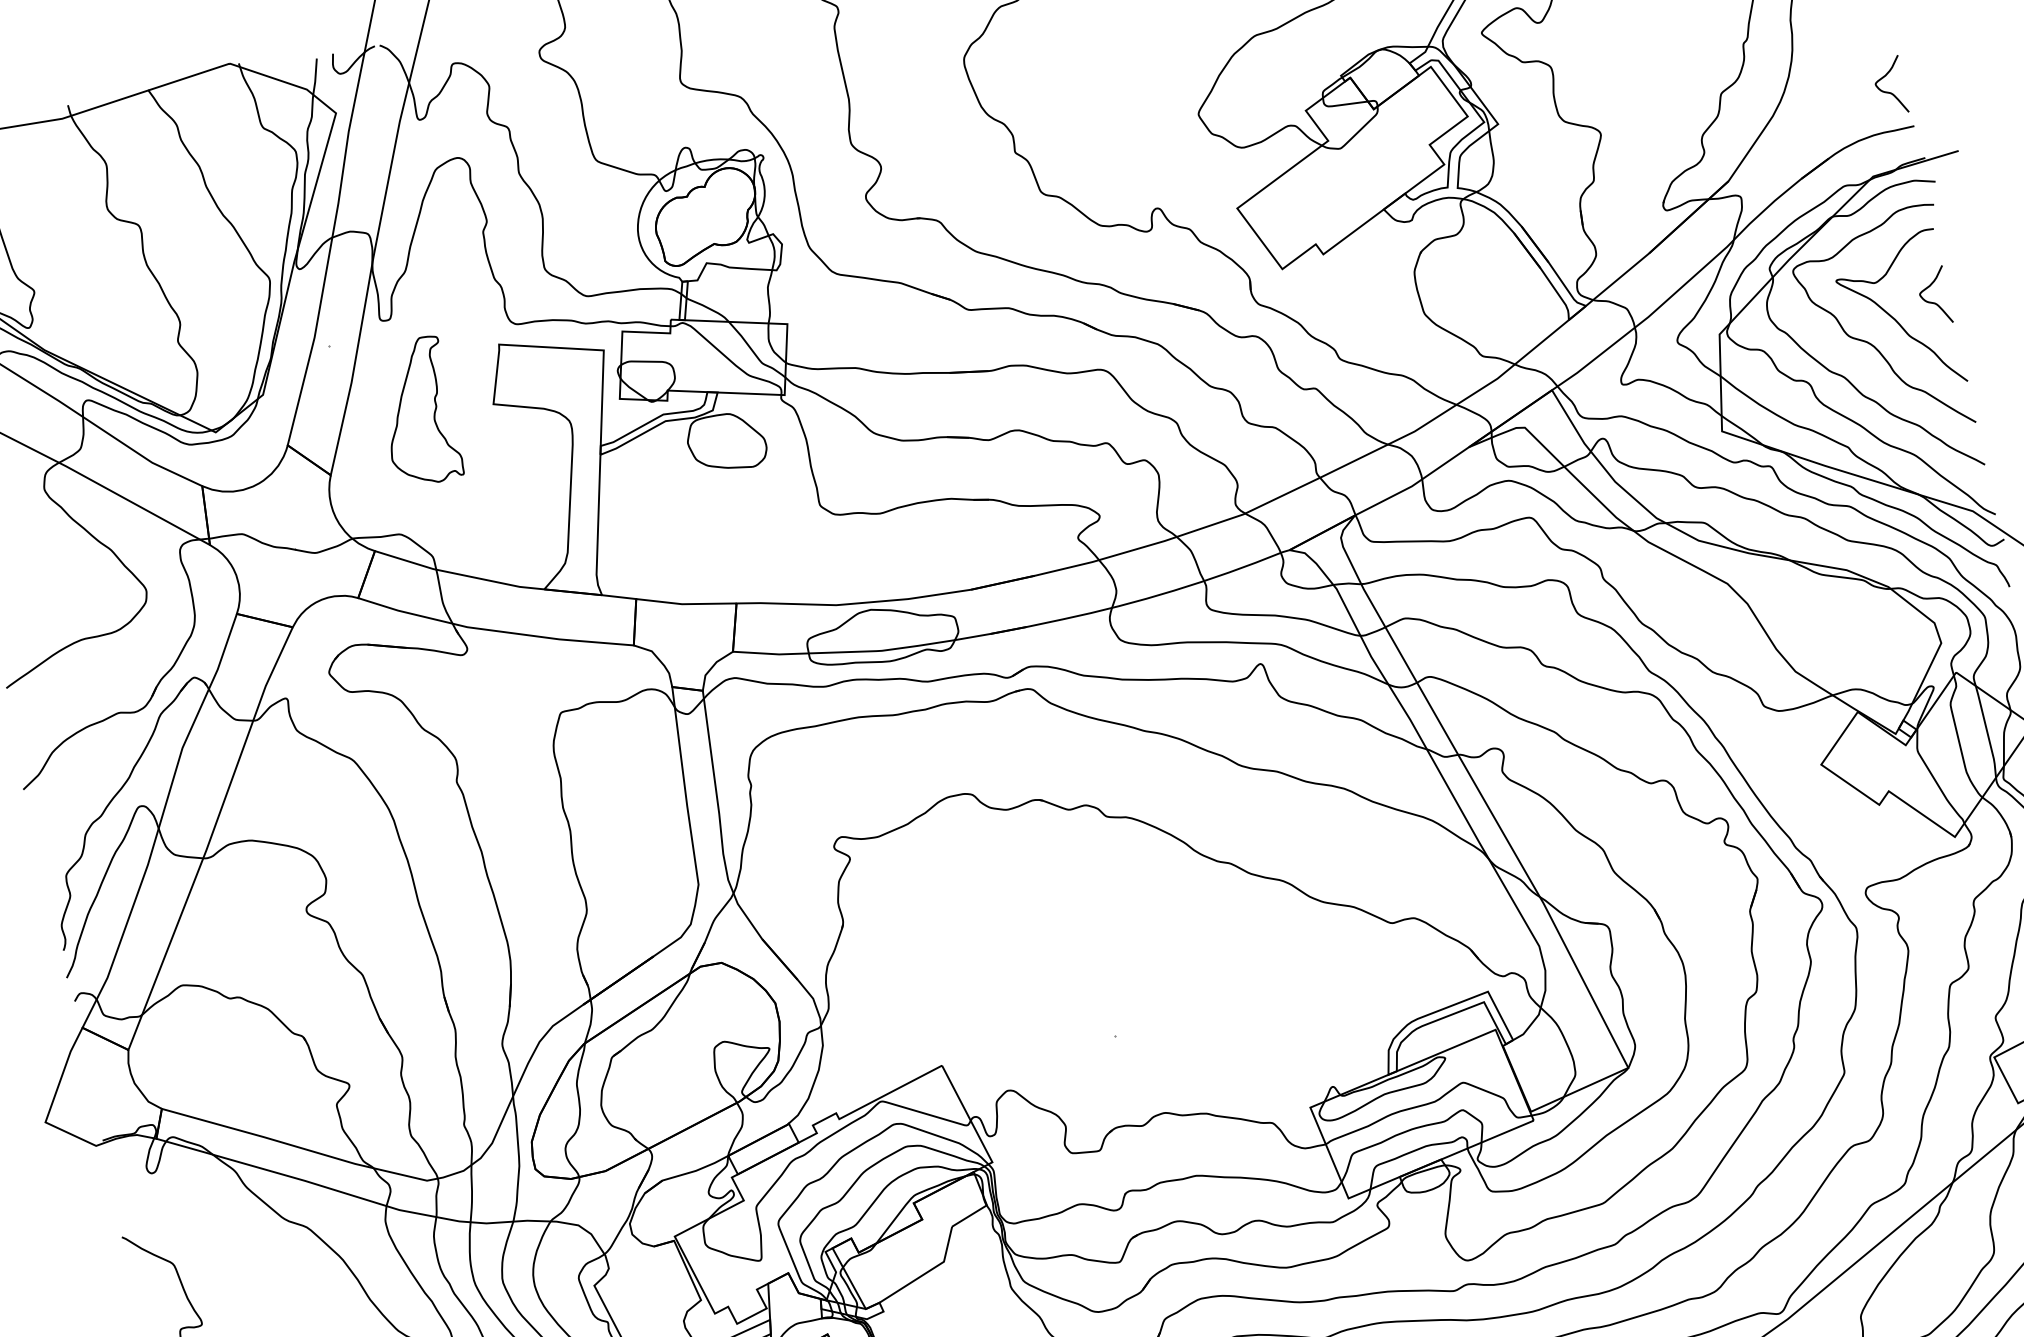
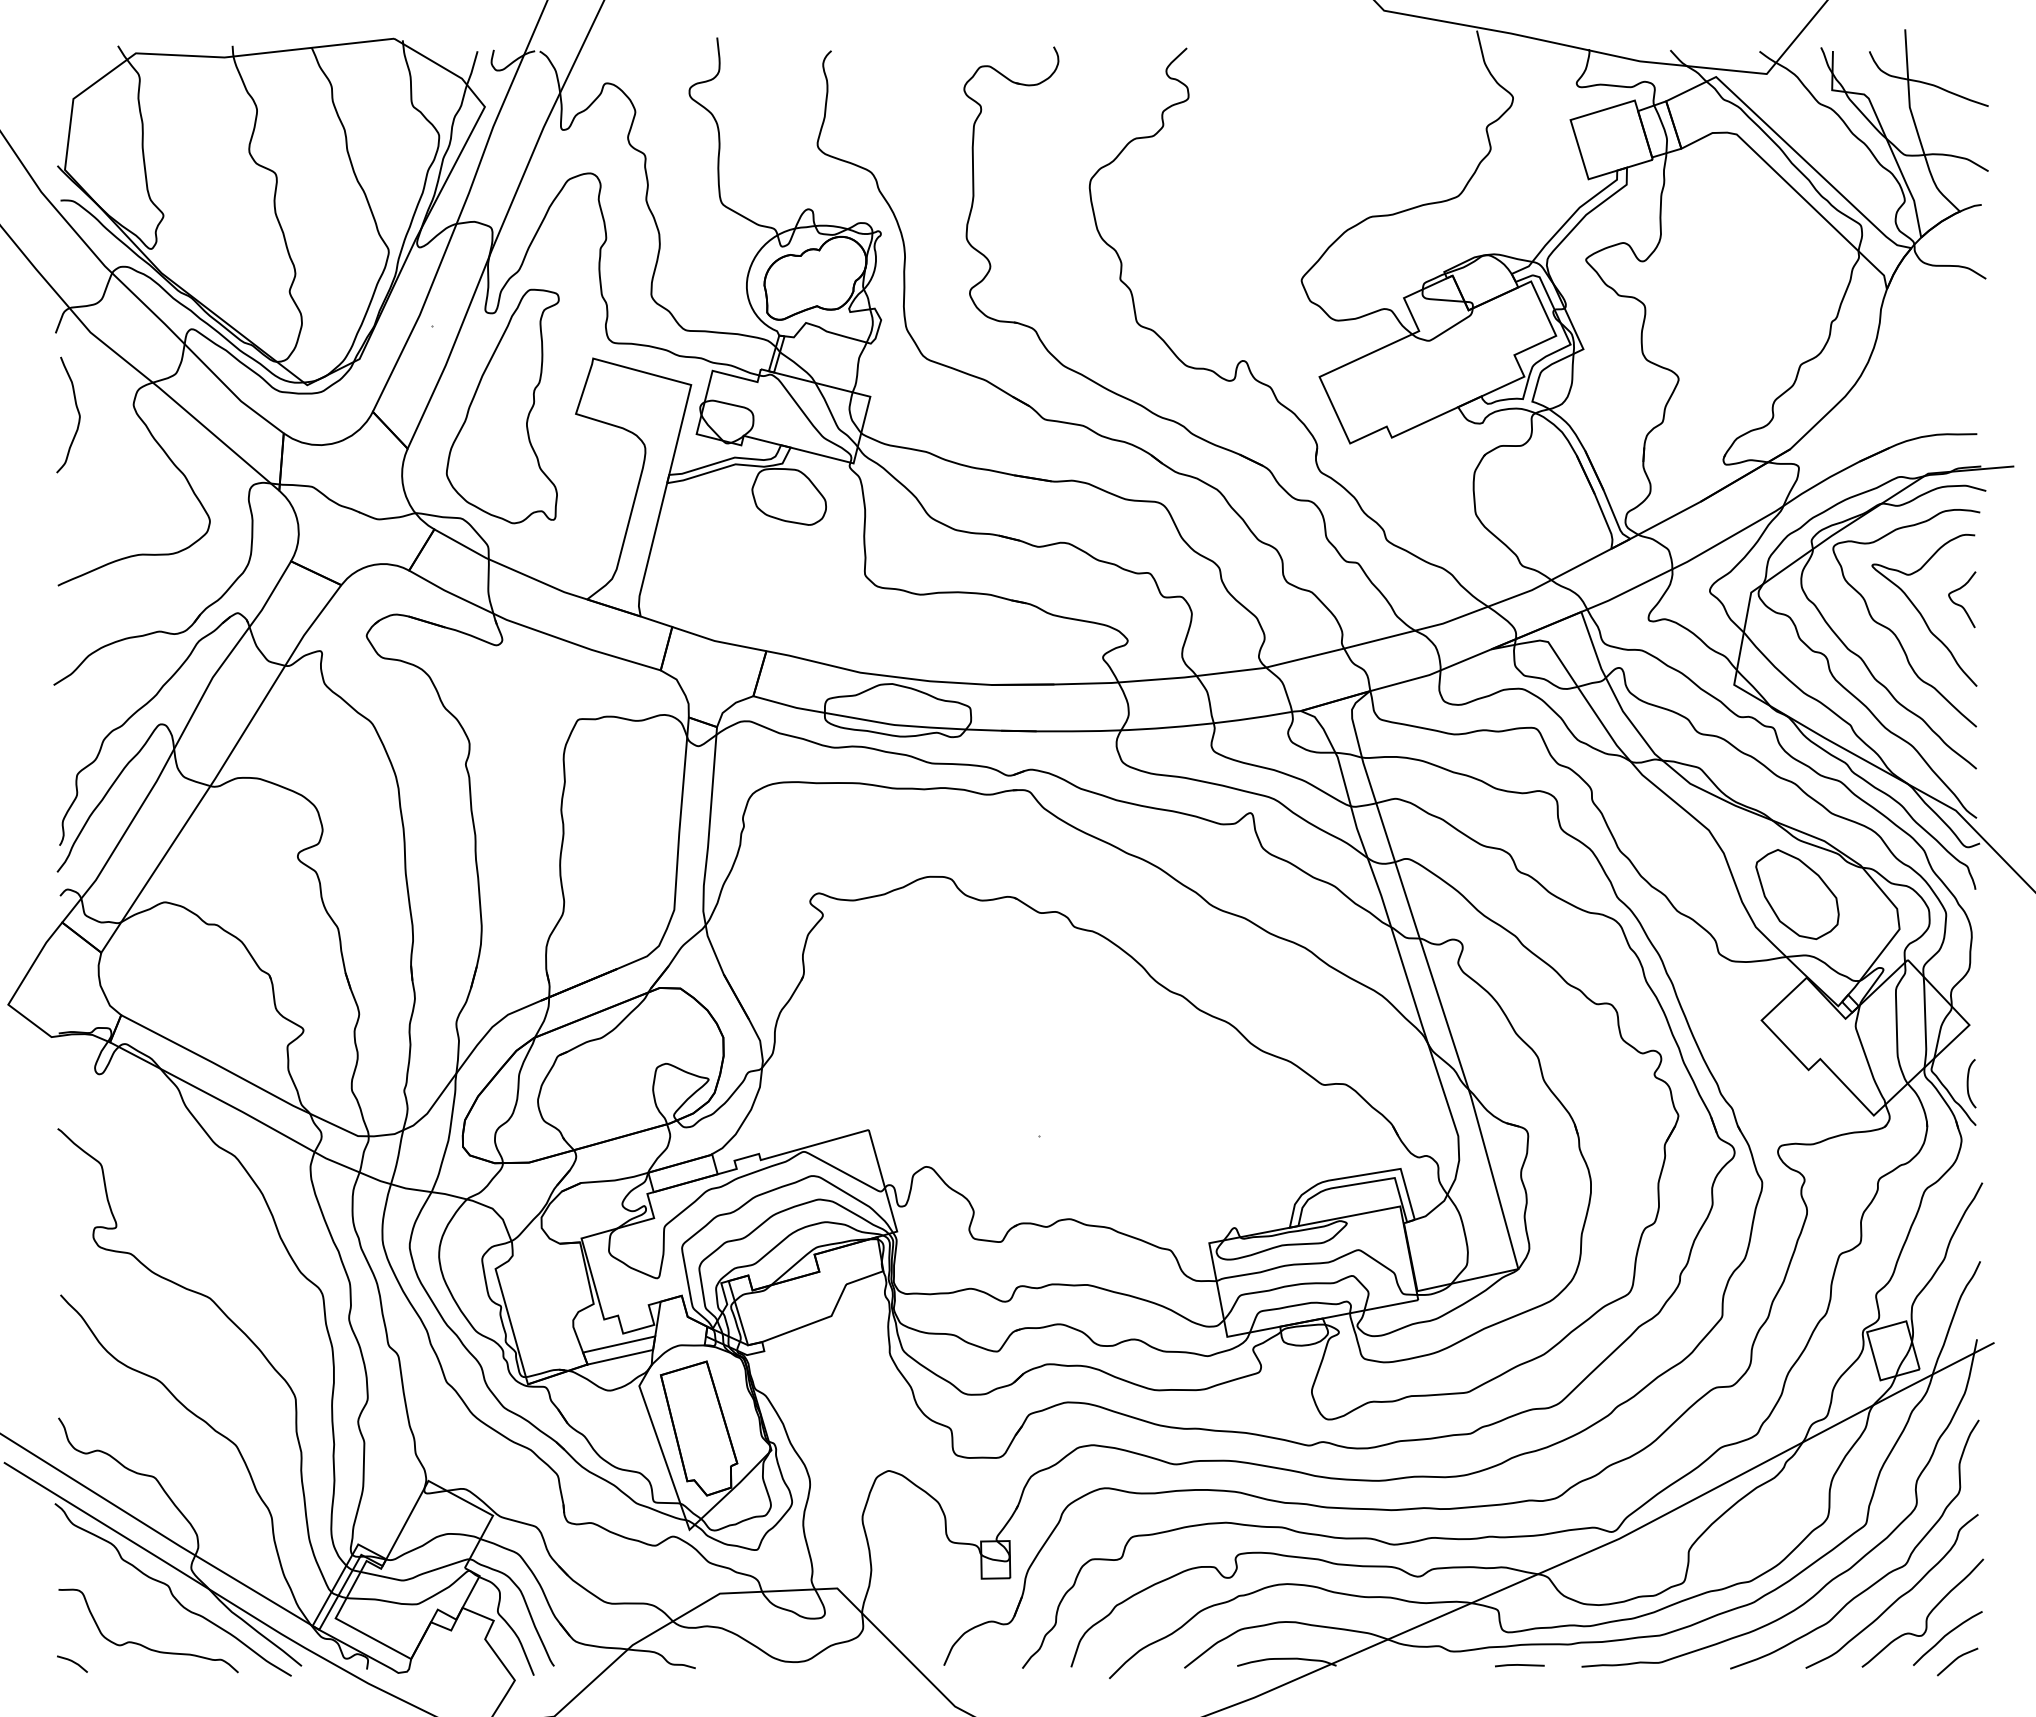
curve: (1889, 91) -> (1960, 396), removed
part: (417, 412) -> (502, 406), size x1.67
part: (1830, 629) -> (1797, 894), added

